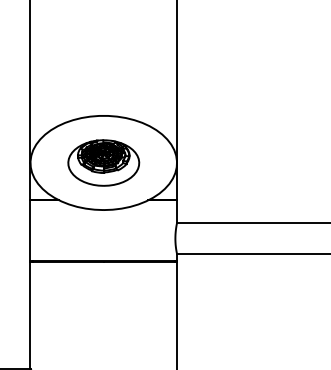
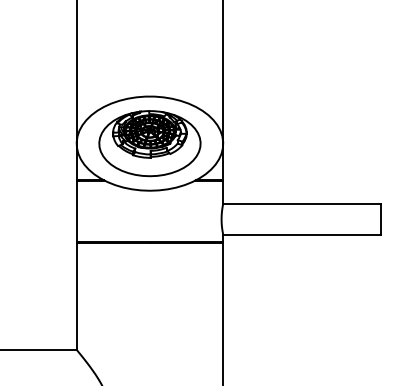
part: (103, 162) -> (149, 143), size x1.43

